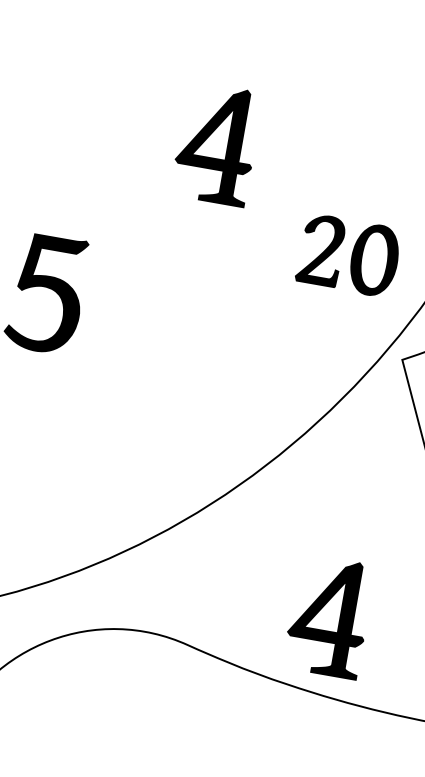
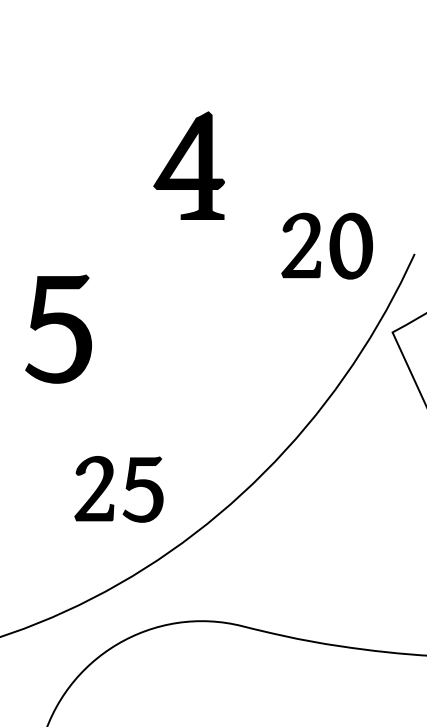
part: (88, 476) -> (125, 488), added
part: (328, 616) -> (366, 577), removed

